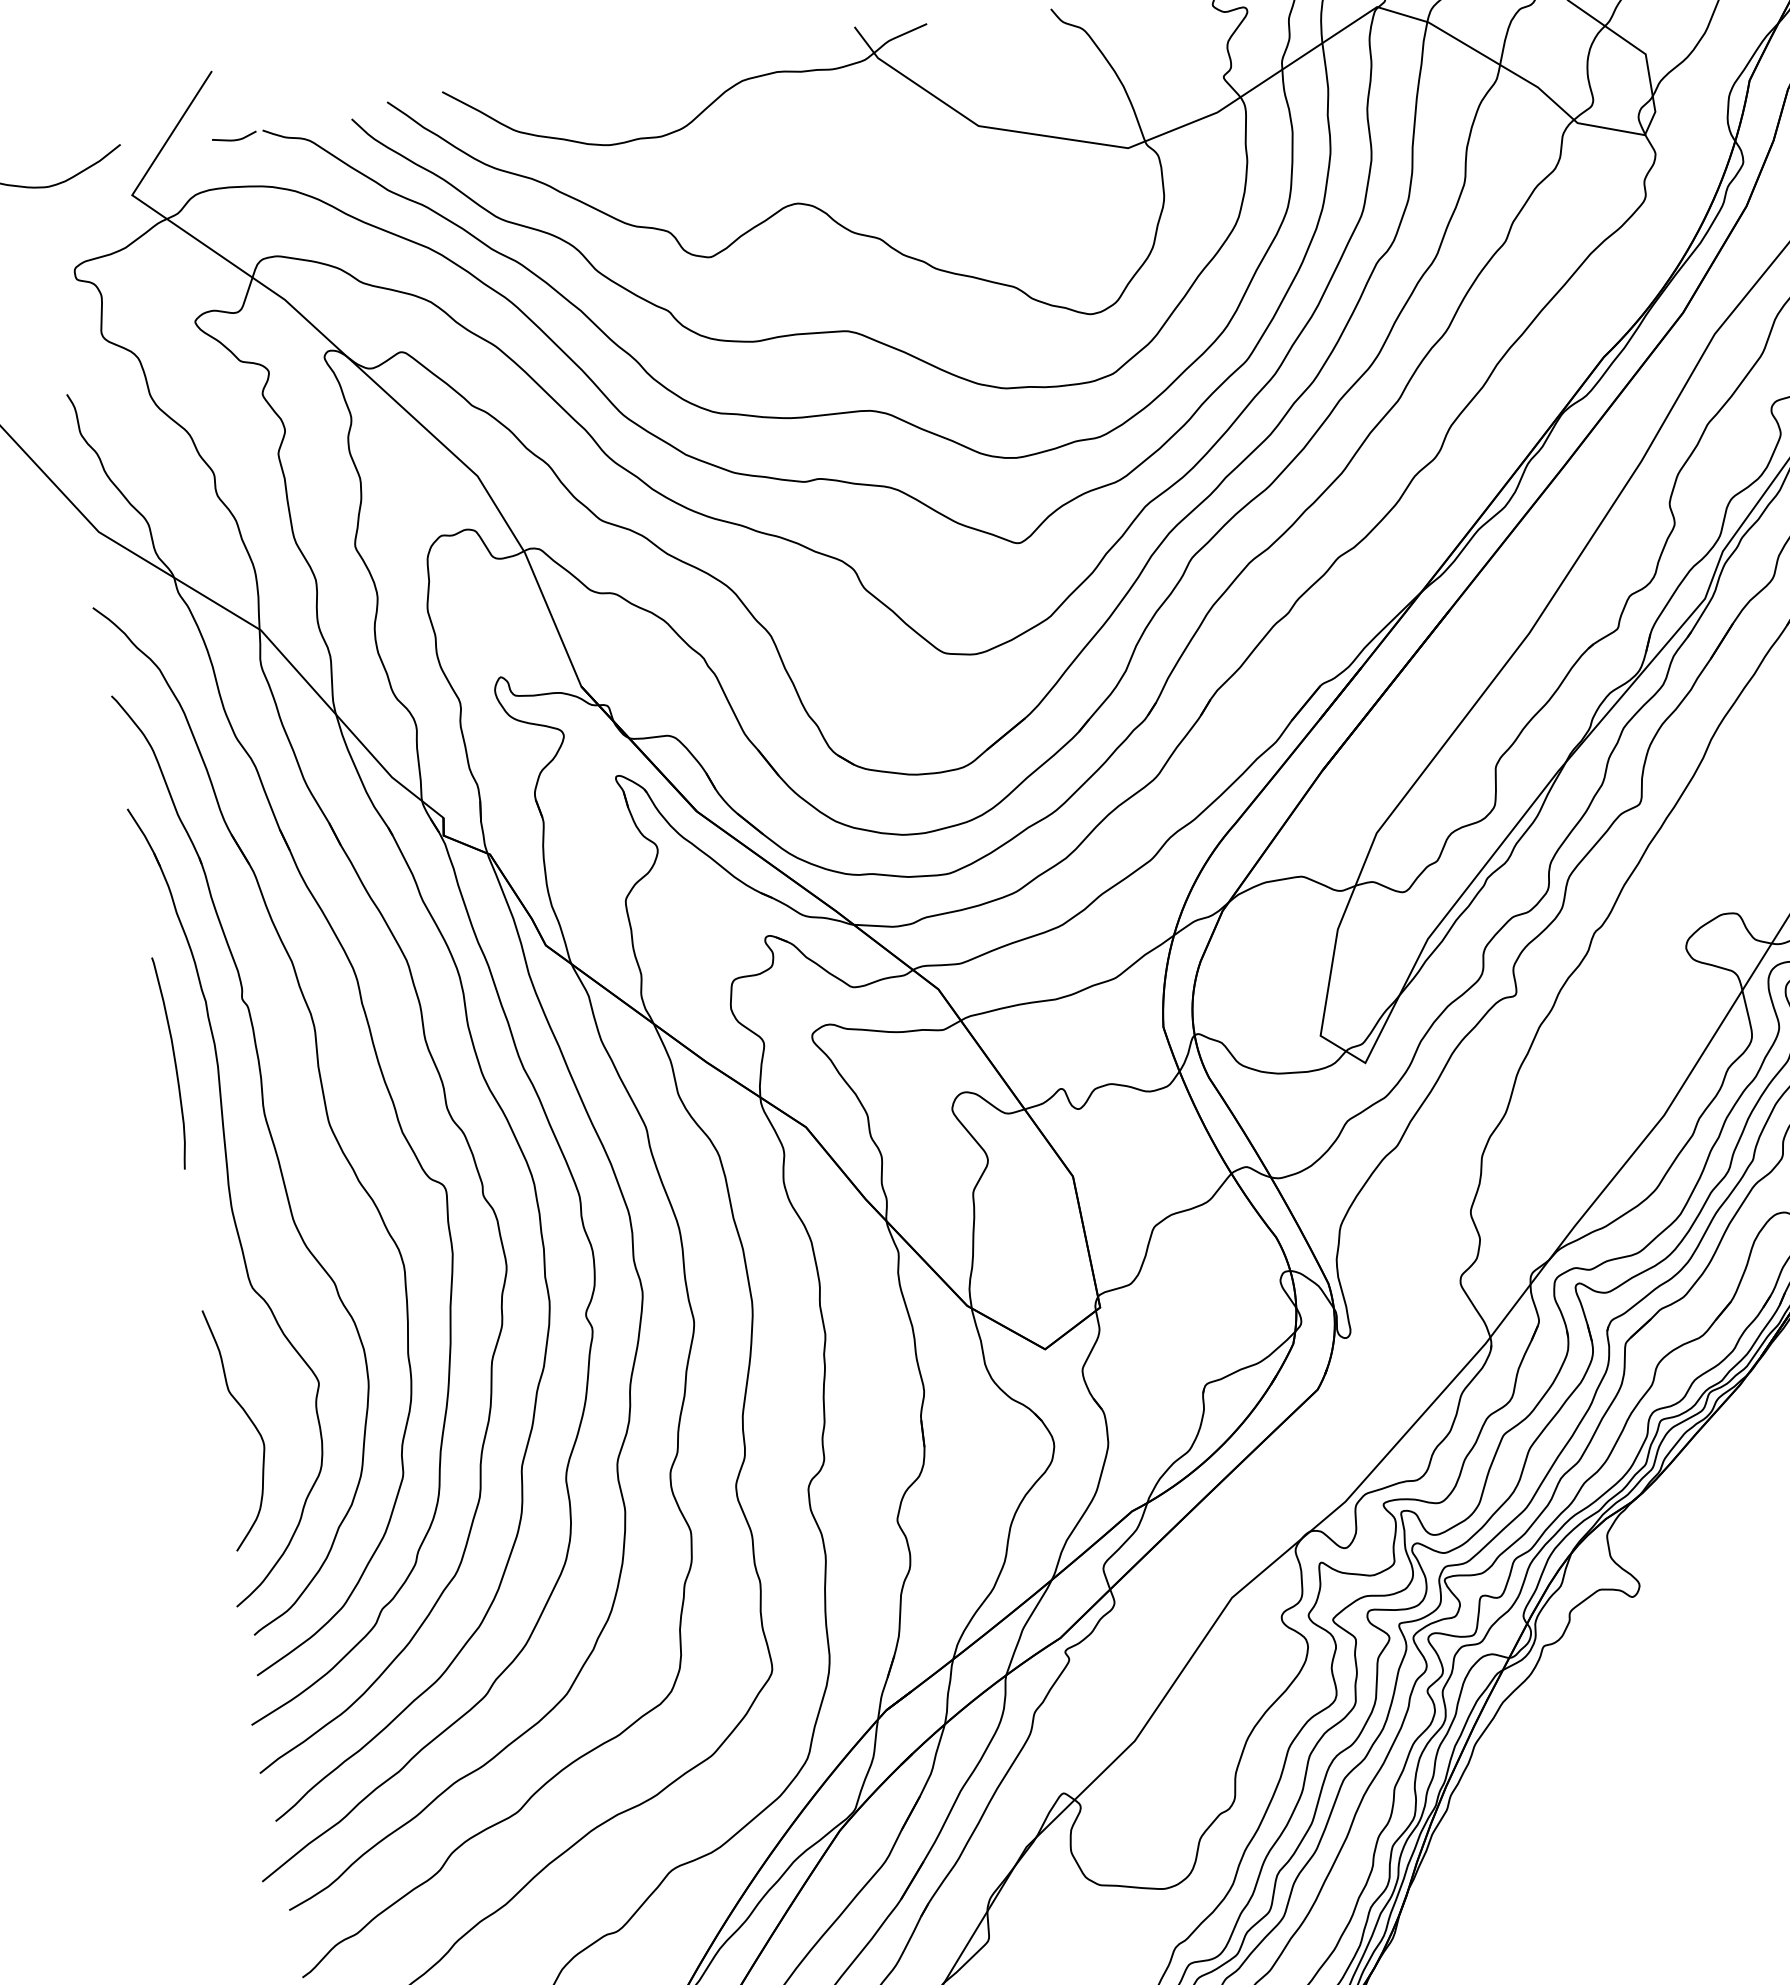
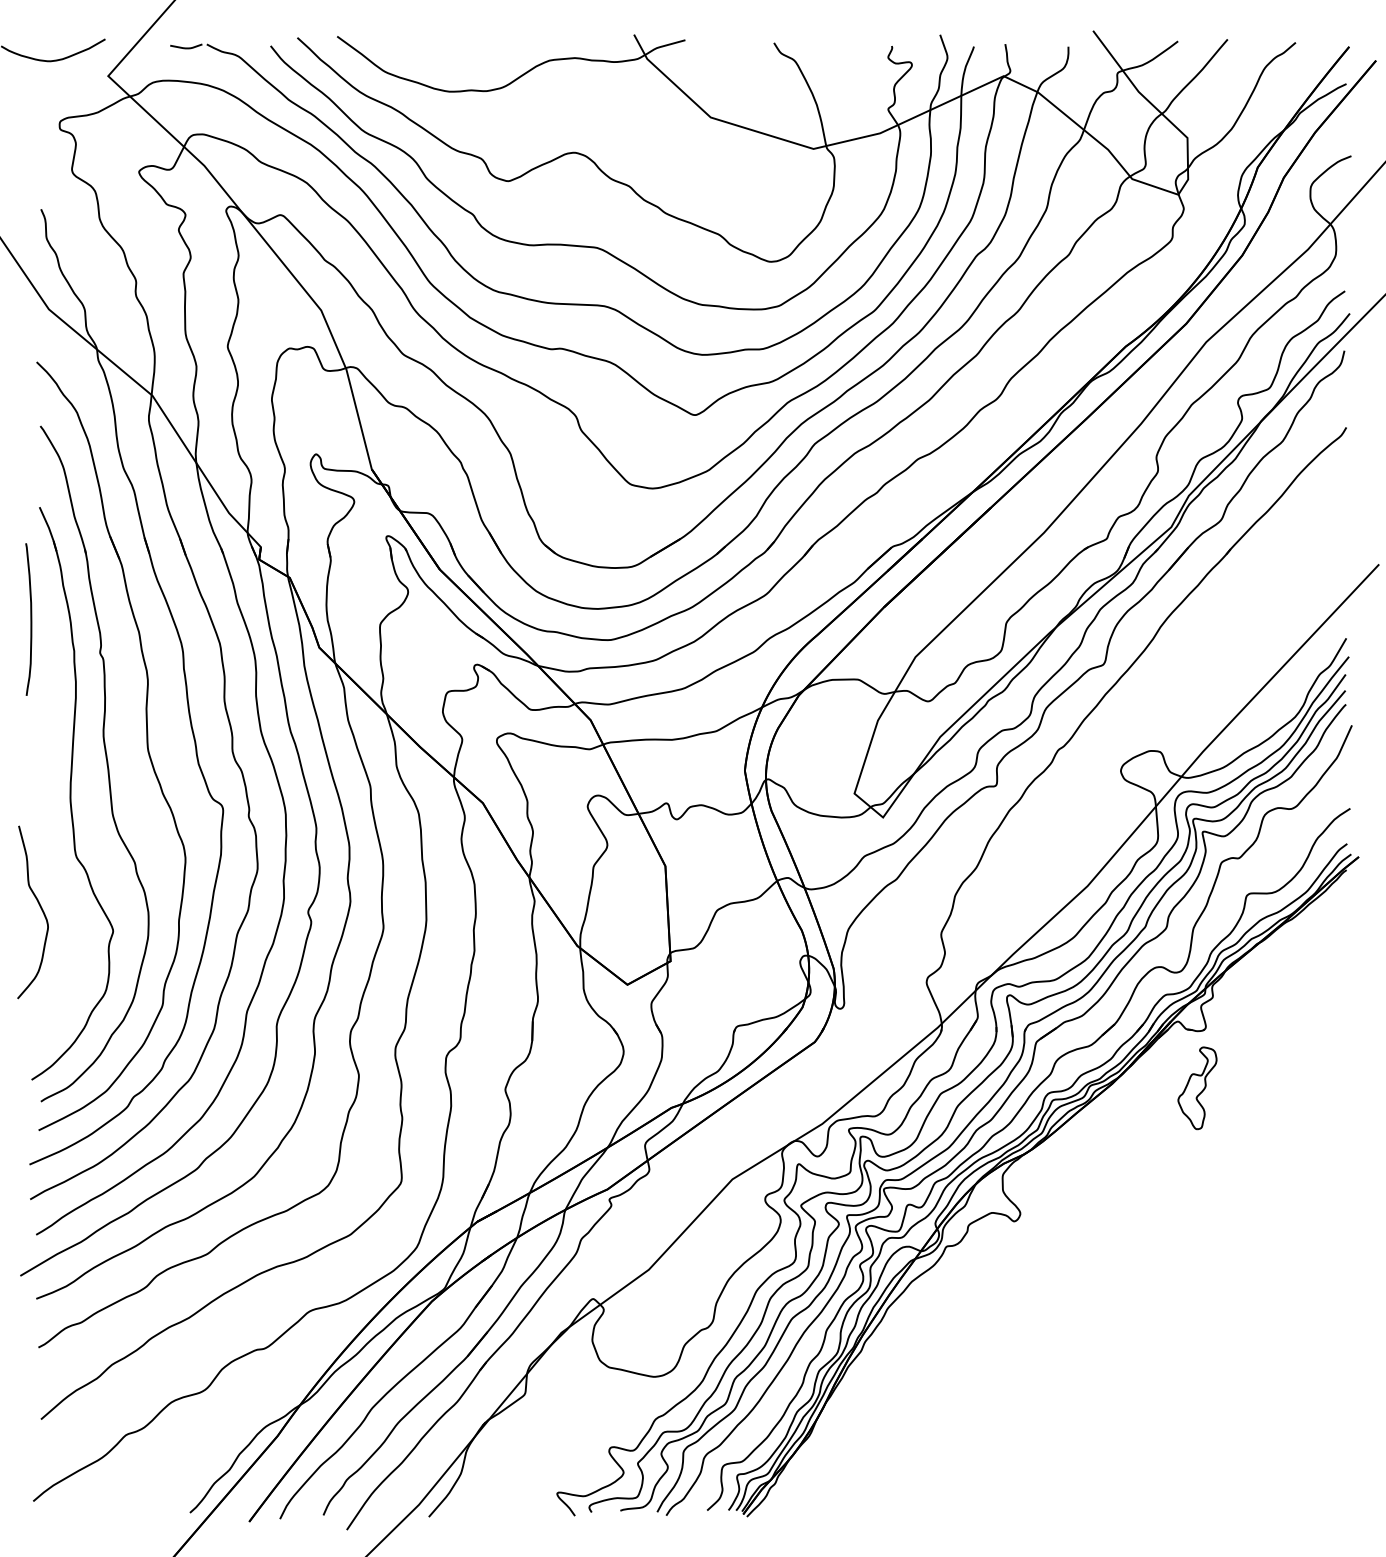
curve: (174, 1062) -> (30, 619), moved
curve: (249, 1420) -> (40, 908), moved

